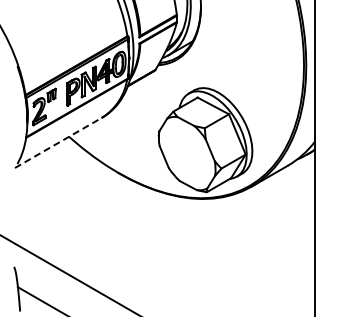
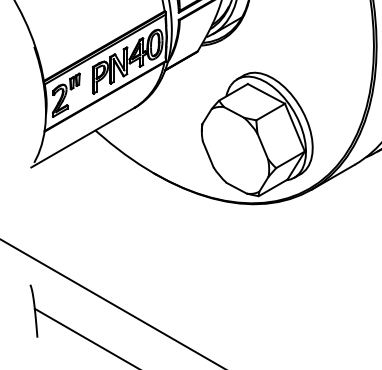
line: (59, 142) -> (84, 137), dashed -> solid

